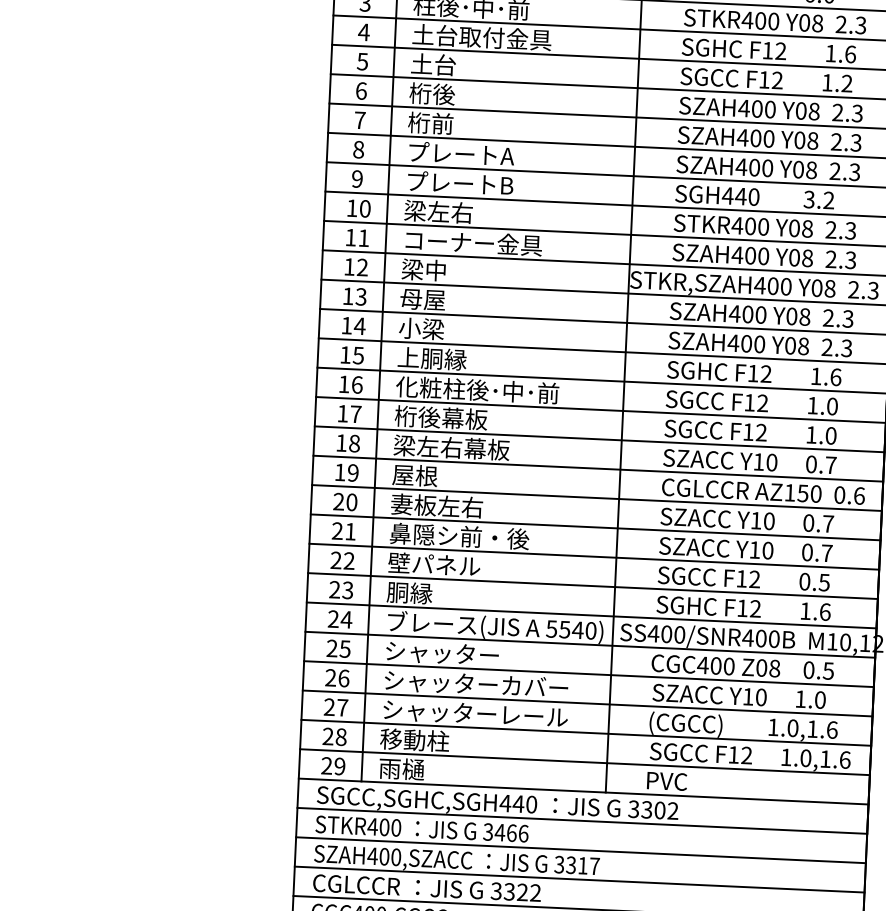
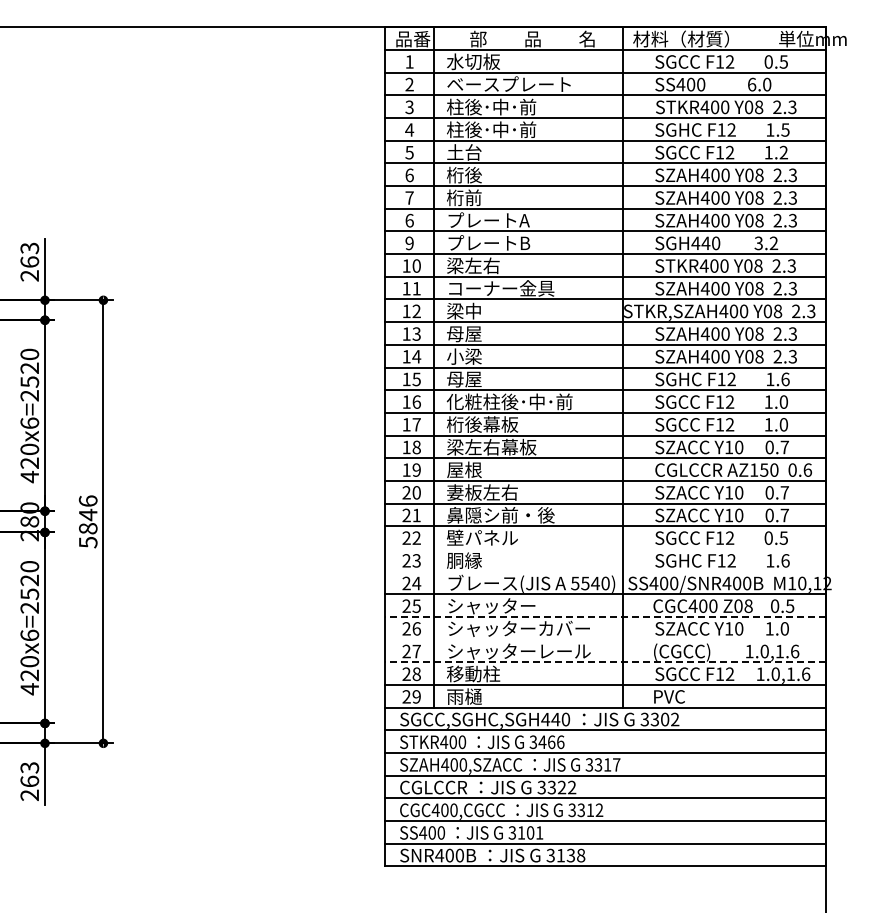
text: (481, 37) -> (500, 129), 土台取付金具 -> 柱後･中･前
text: (850, 53) -> (785, 129), 1.6 -> 1.5
text: (358, 149) -> (409, 220), 8 -> 6
text: (432, 359) -> (473, 379), 上胴縁 -> 母屋
line: (592, 585) -> (605, 548), removed
line: (591, 615) -> (605, 571), removed
line: (588, 673) -> (605, 616), solid -> dashed
line: (587, 703) -> (605, 639), removed
line: (586, 733) -> (605, 662), solid -> dashed

